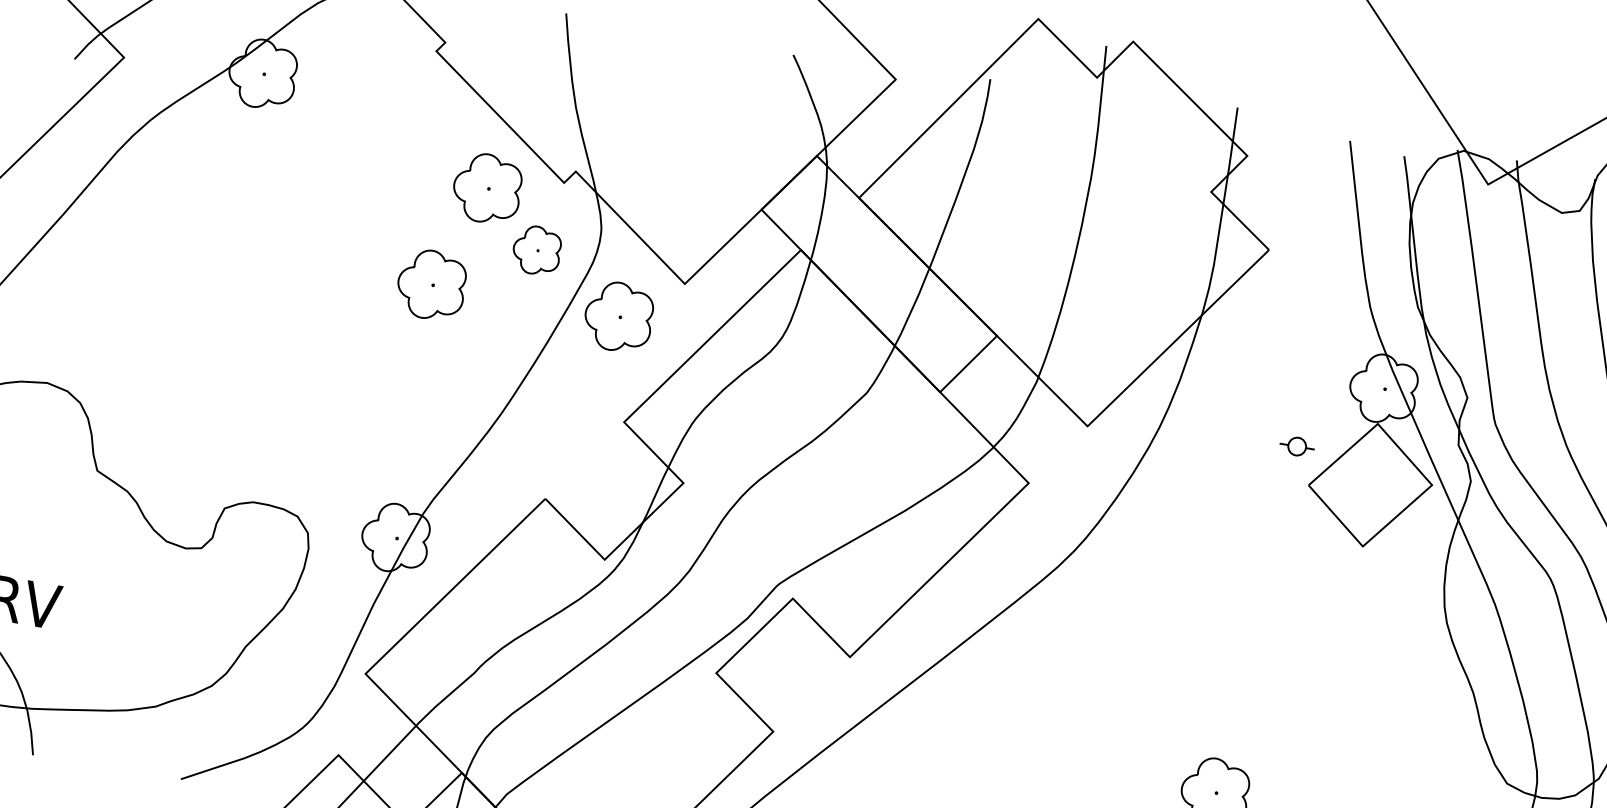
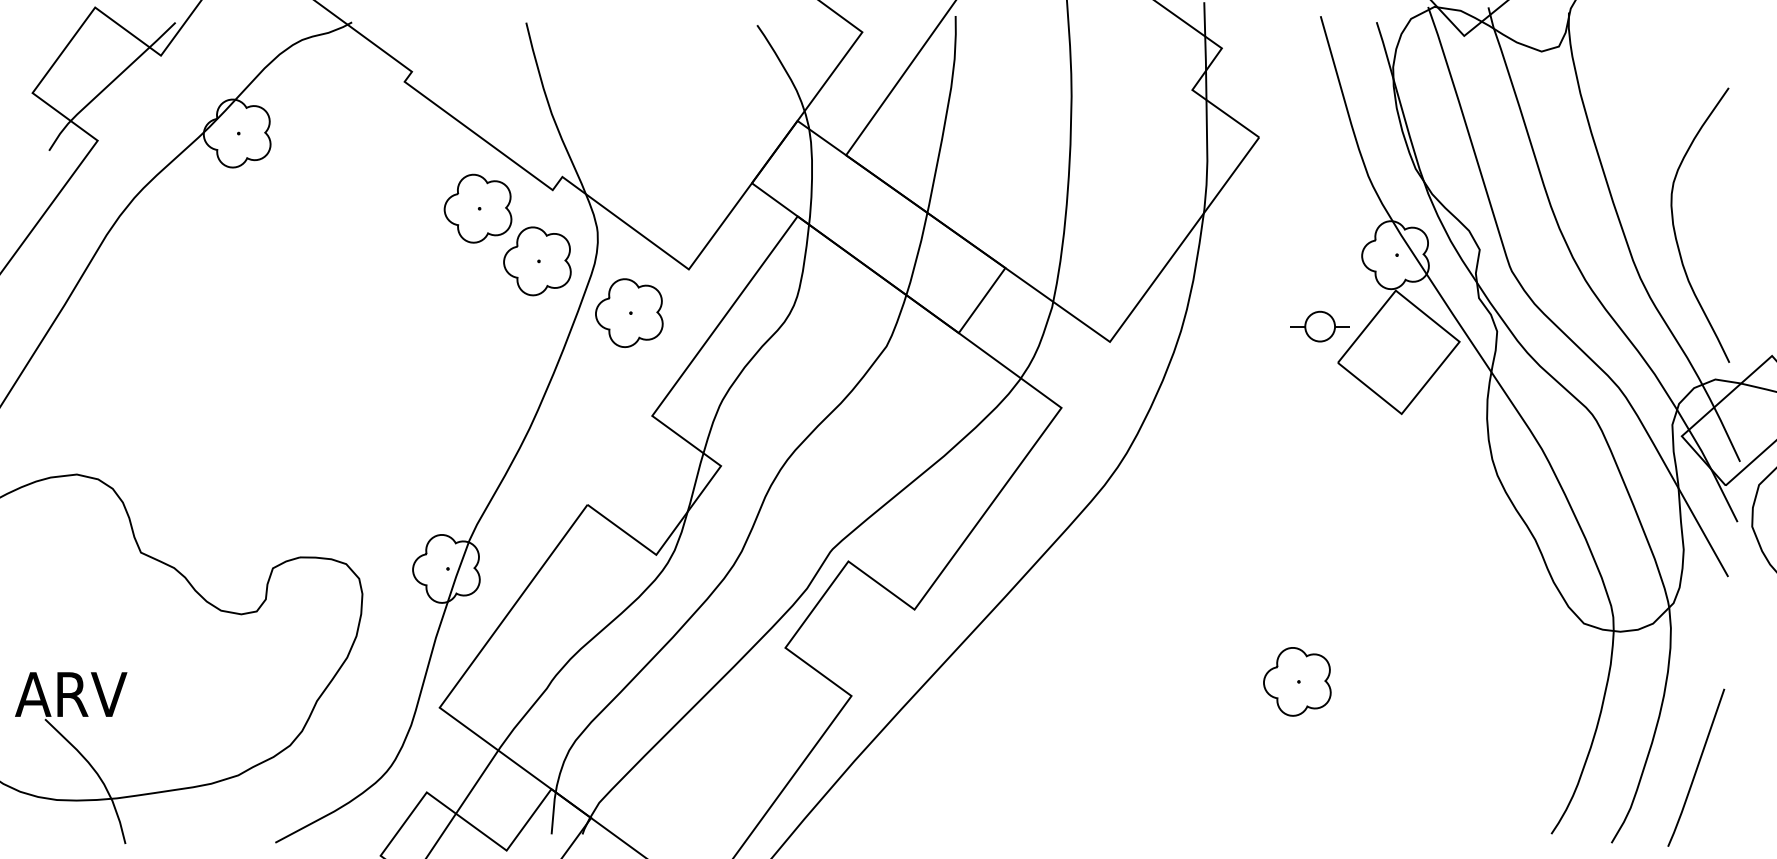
part: (537, 250) -> (537, 261), size x1.43
part: (431, 284) -> (439, 312), removed
part: (1296, 446) -> (1319, 326), size x1.67

